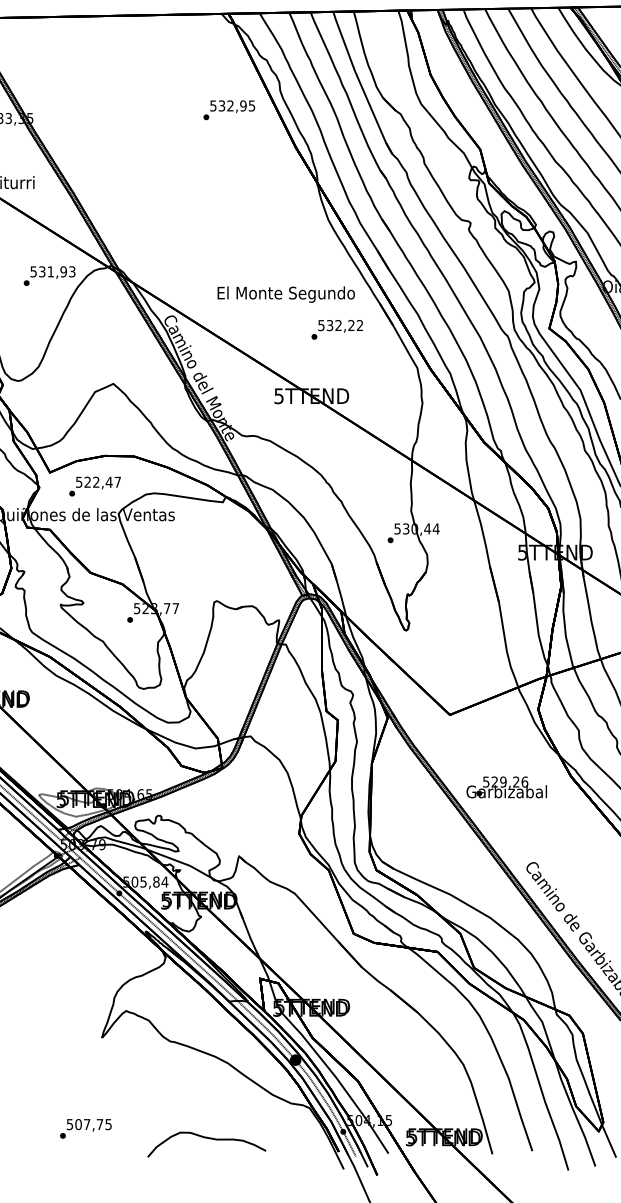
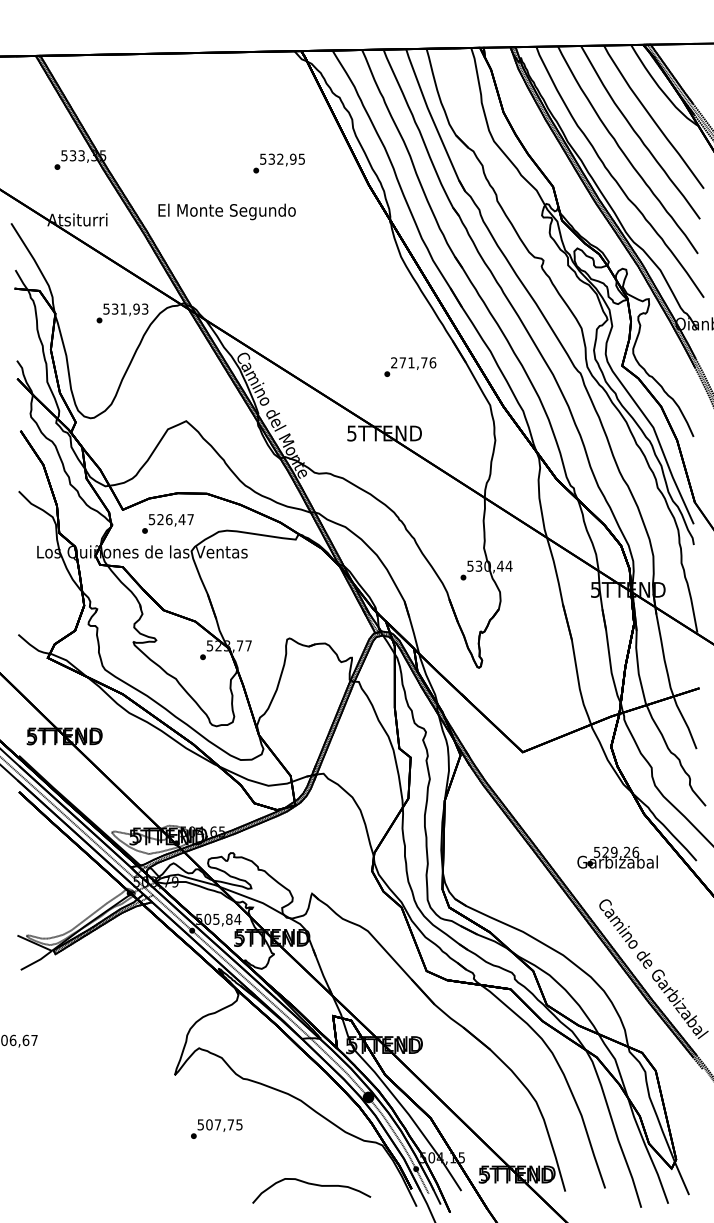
text: (228, 110) -> (278, 163), moved
text: (285, 294) -> (226, 211), moved
text: (340, 325) -> (413, 362), 532,22 -> 271,76
text: (96, 482) -> (169, 519), 522,47 -> 526,47
text: (506, 787) -> (617, 857), moved
text: (85, 1128) -> (216, 1128), moved
curve: (207, 1139) -> (312, 1185), moved

